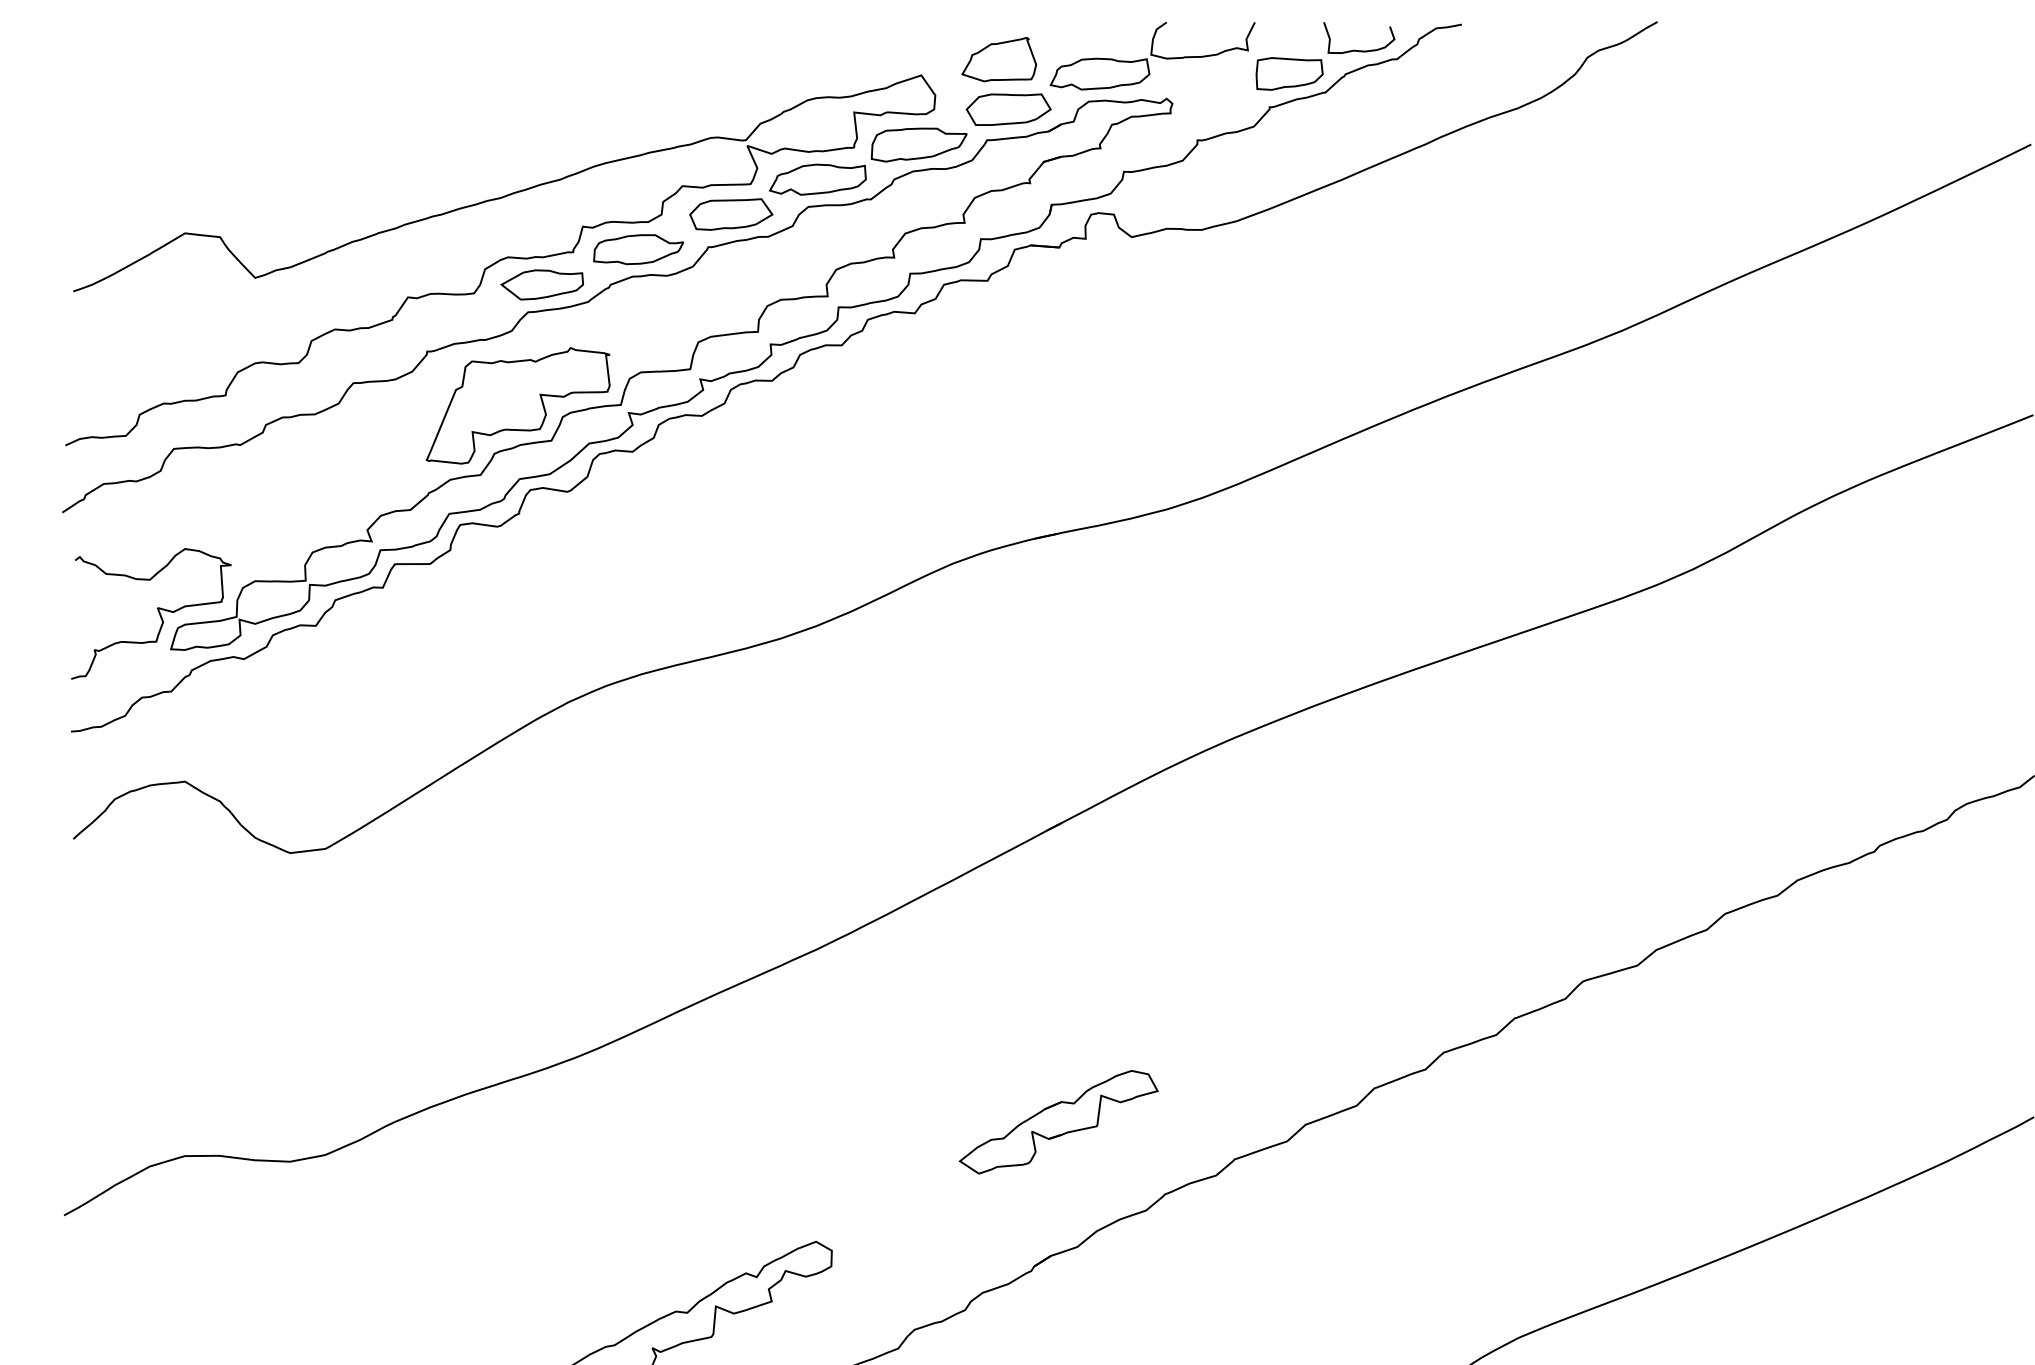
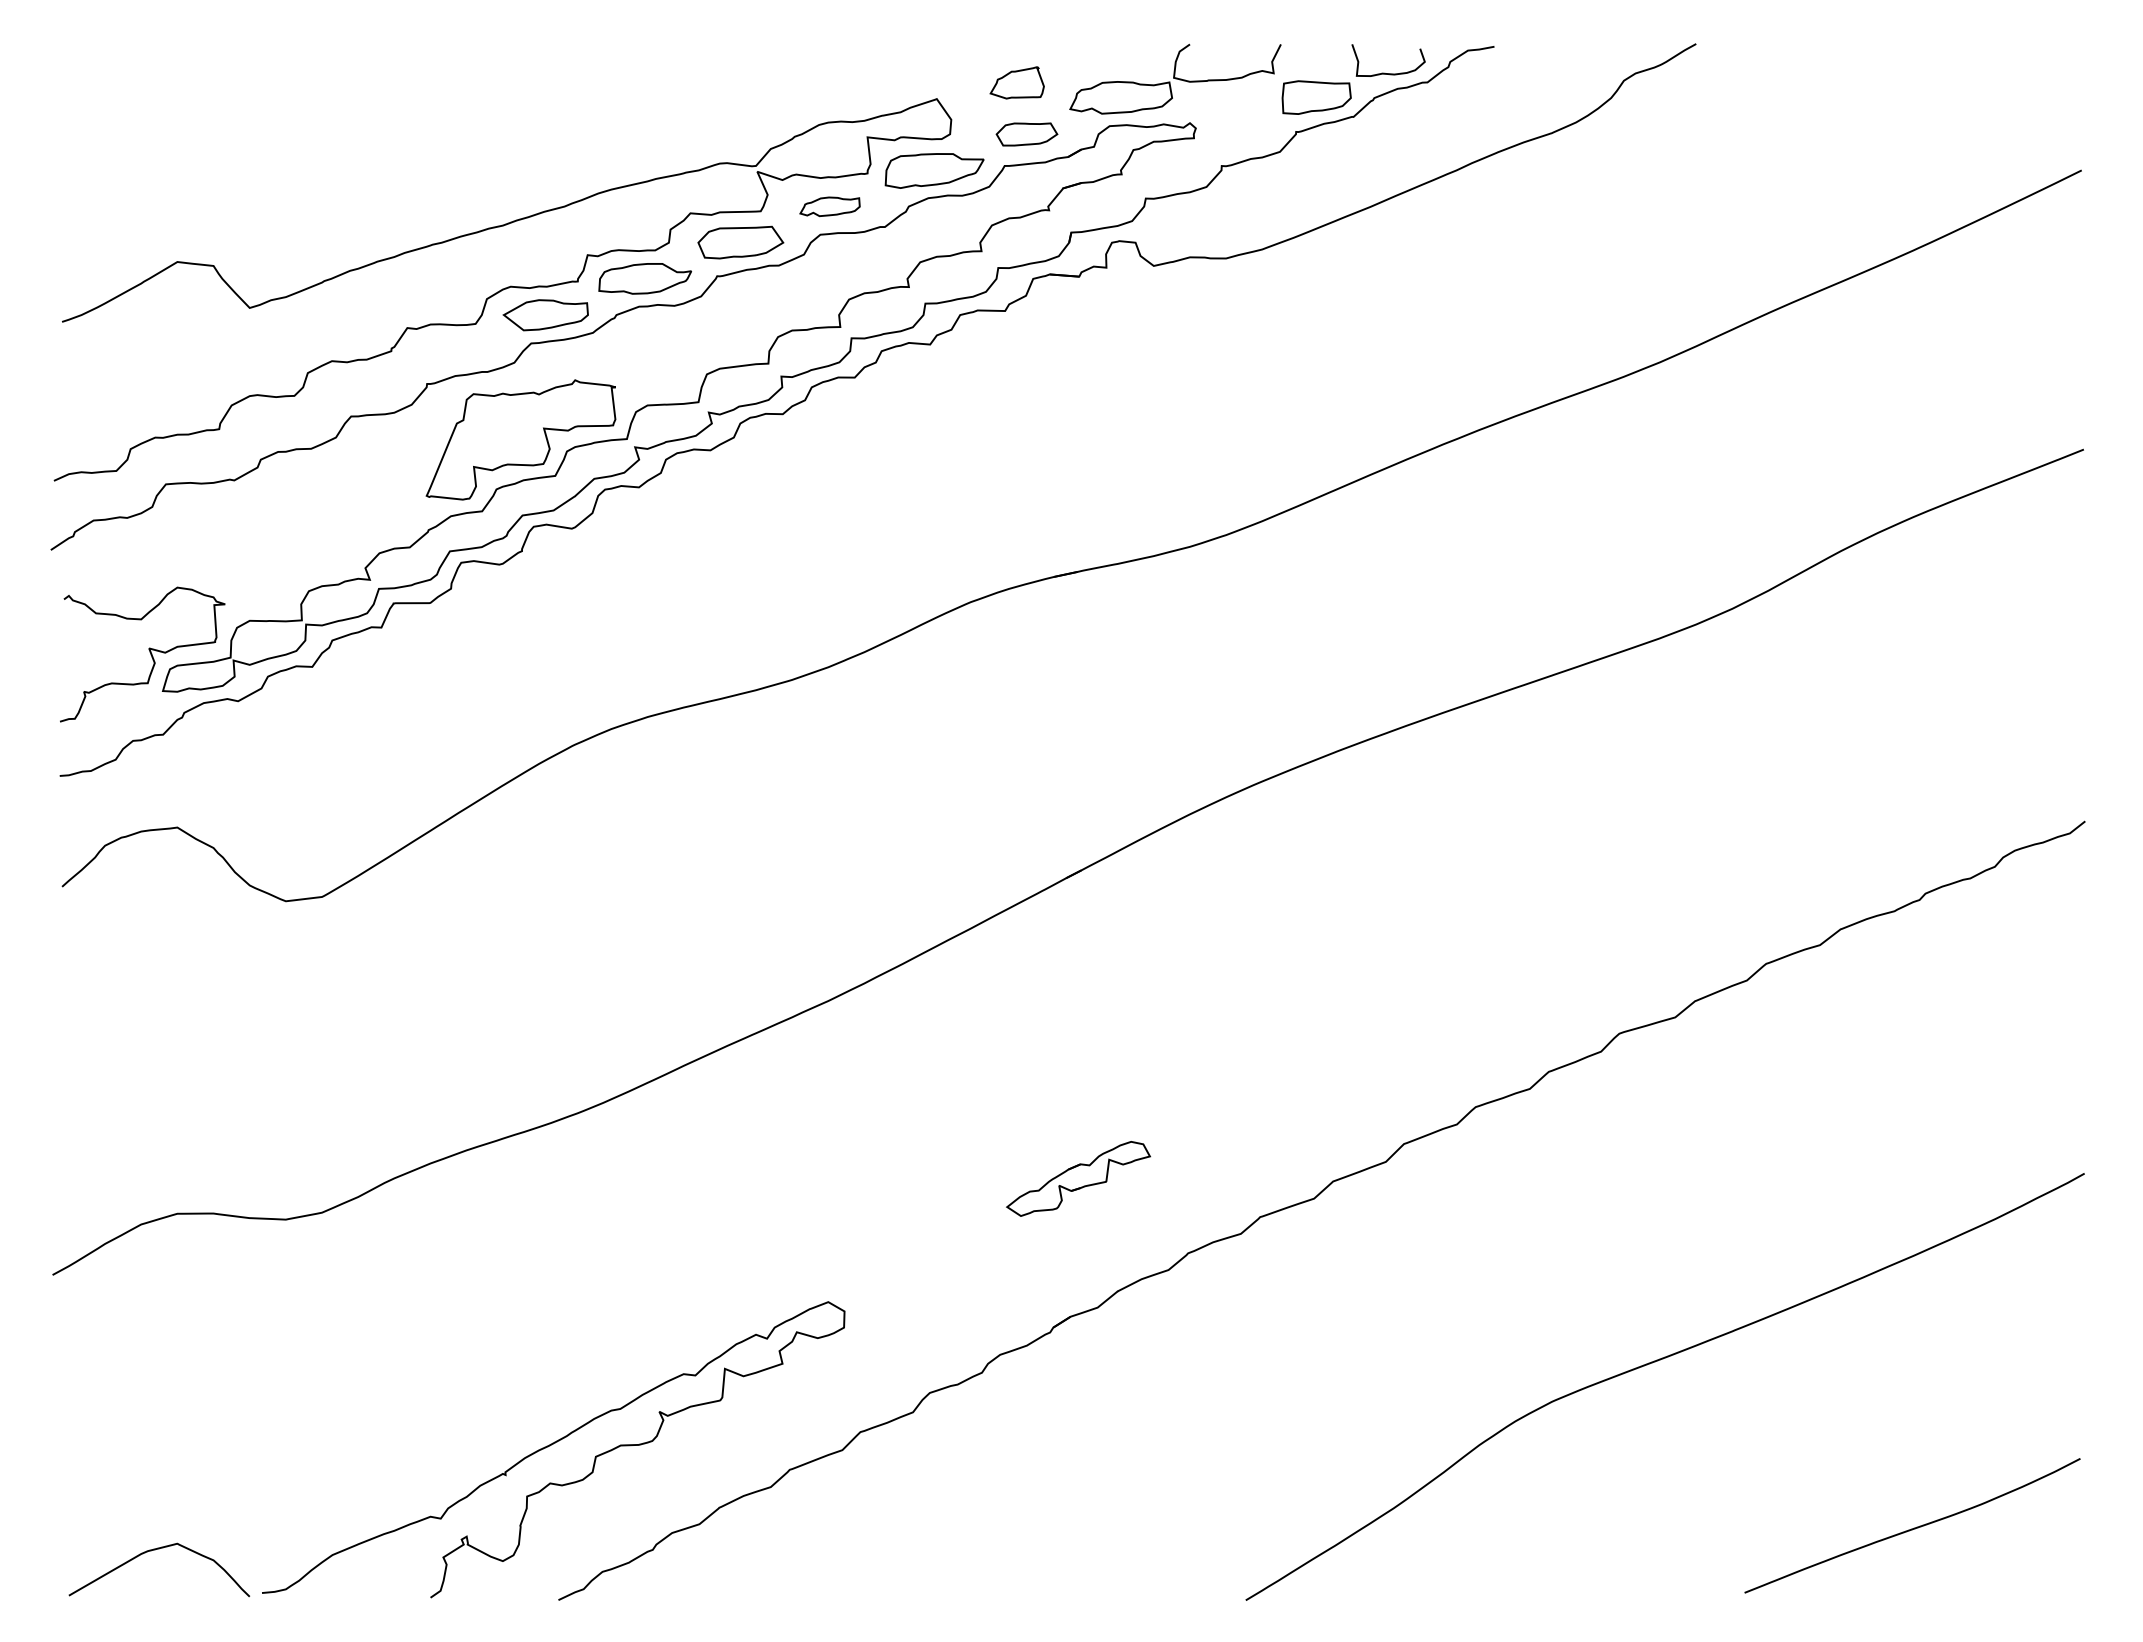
part: (999, 59) -> (1017, 82), size x0.7
part: (1008, 109) -> (1026, 134), size x0.7
part: (817, 179) -> (829, 206), size x0.6
part: (1058, 1121) -> (1078, 1178), size x0.7

